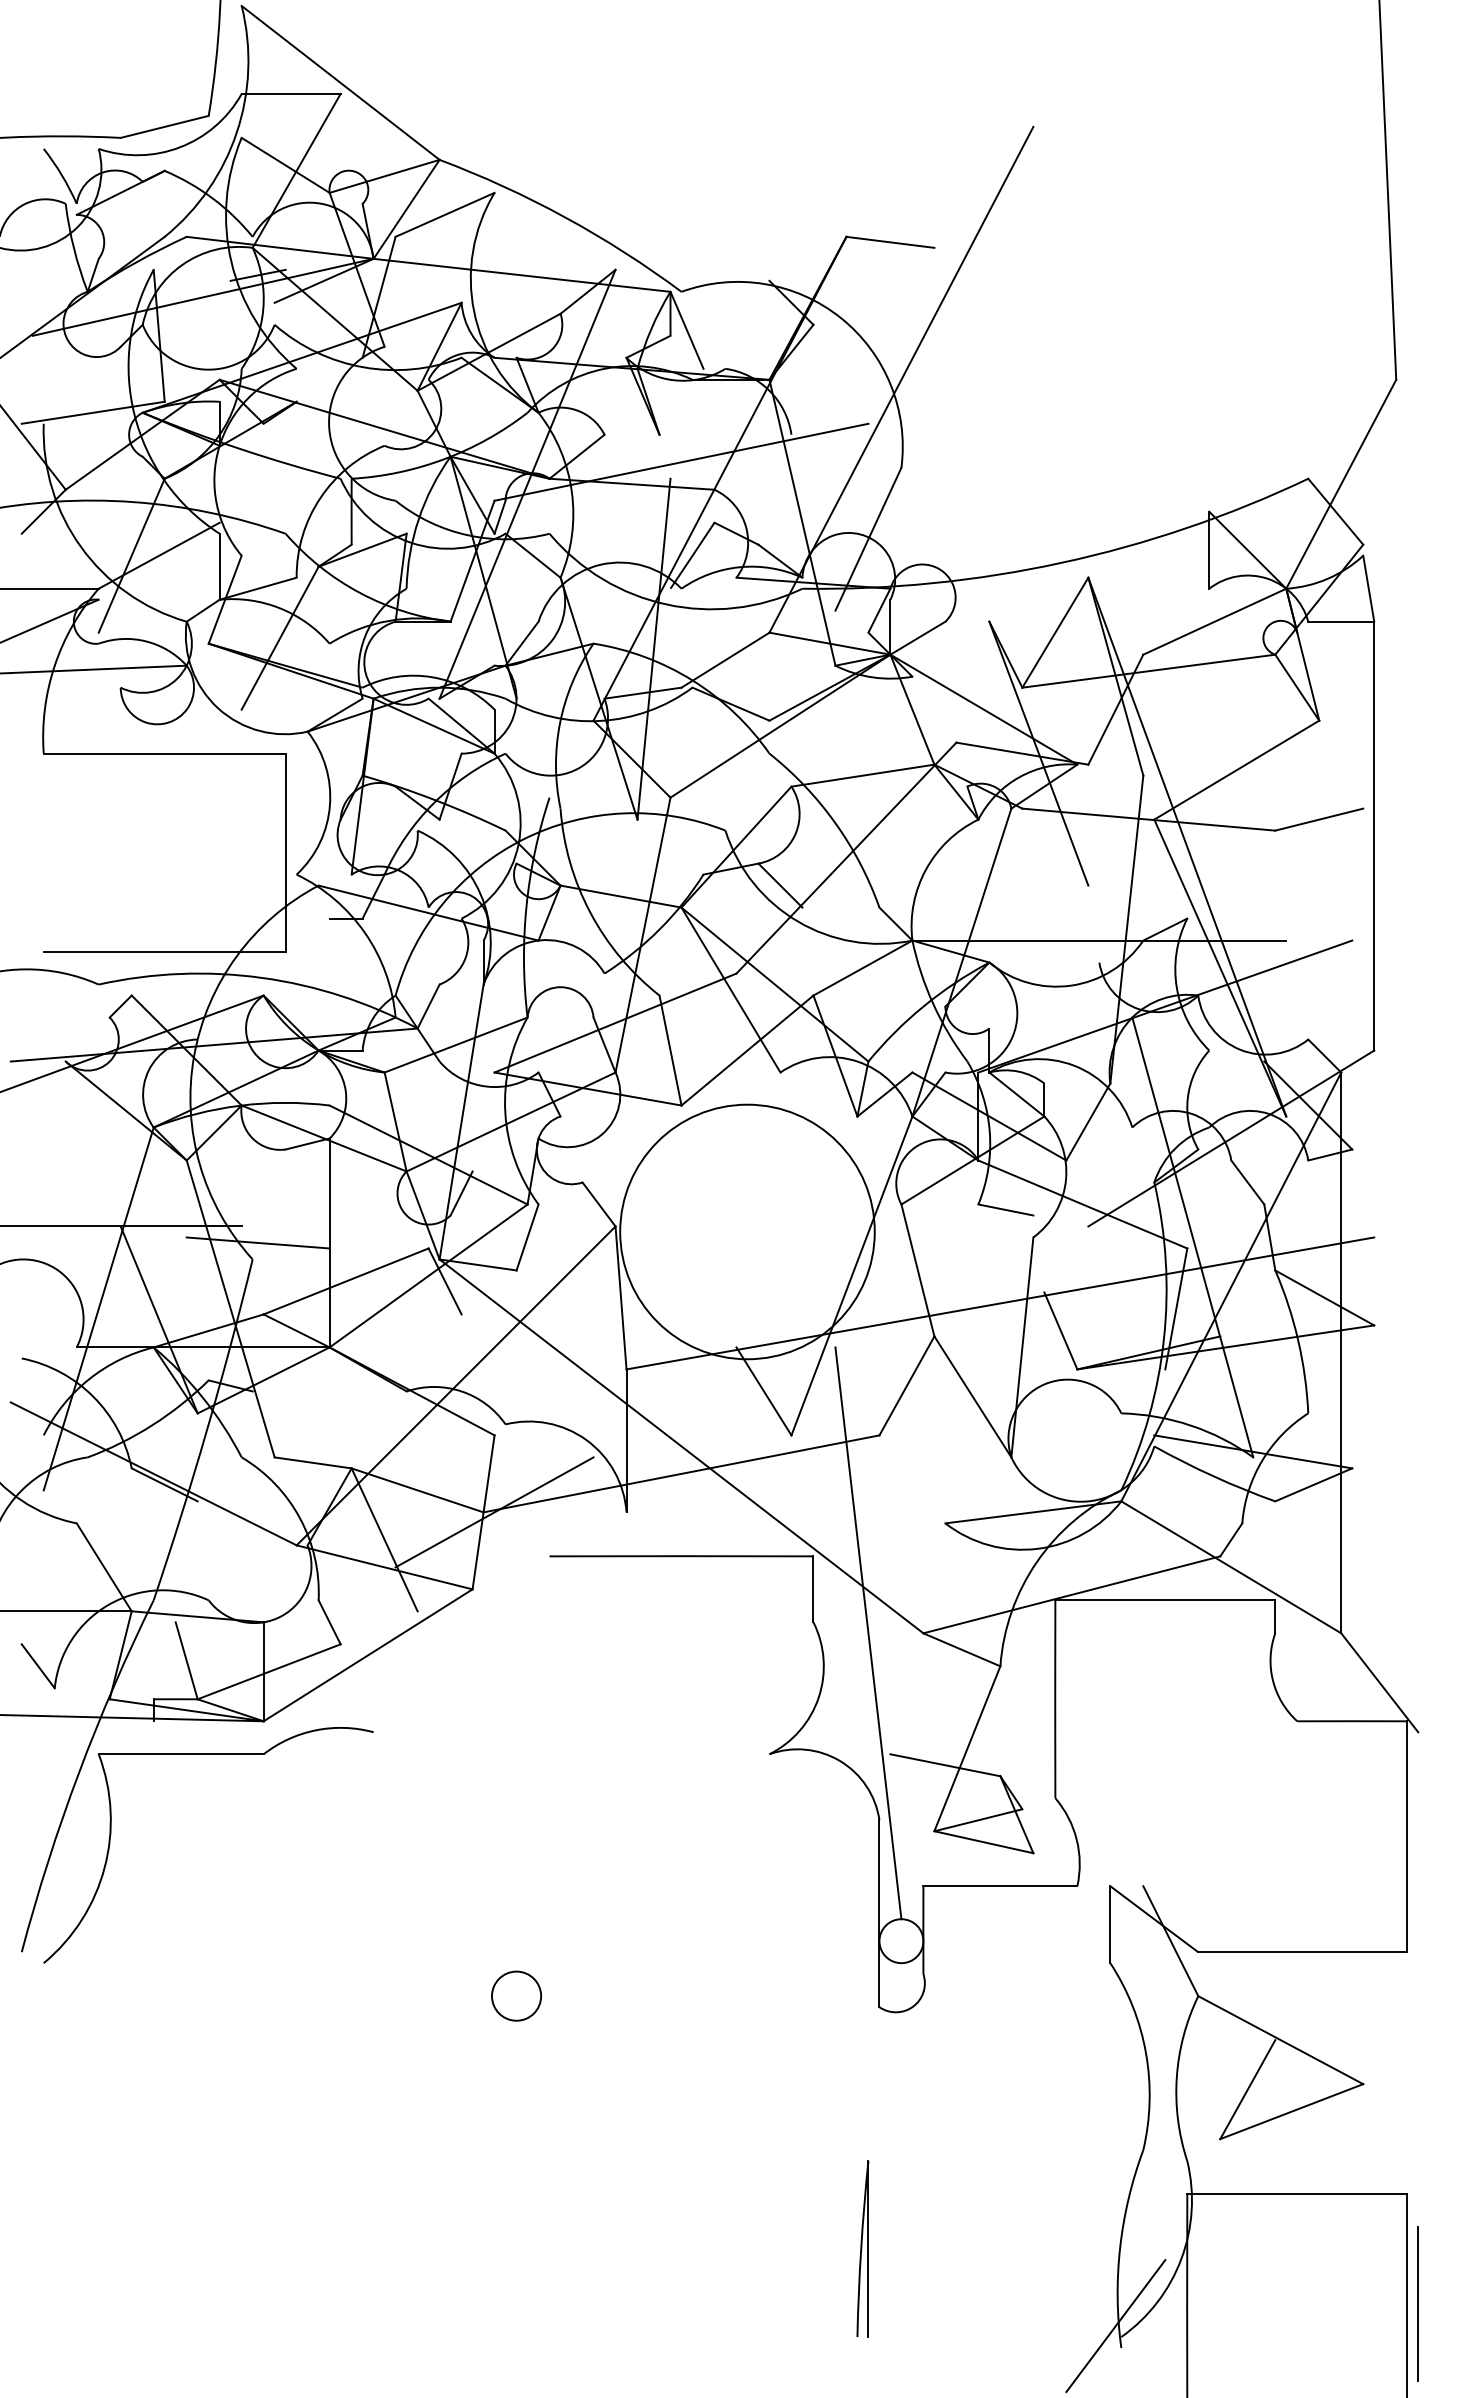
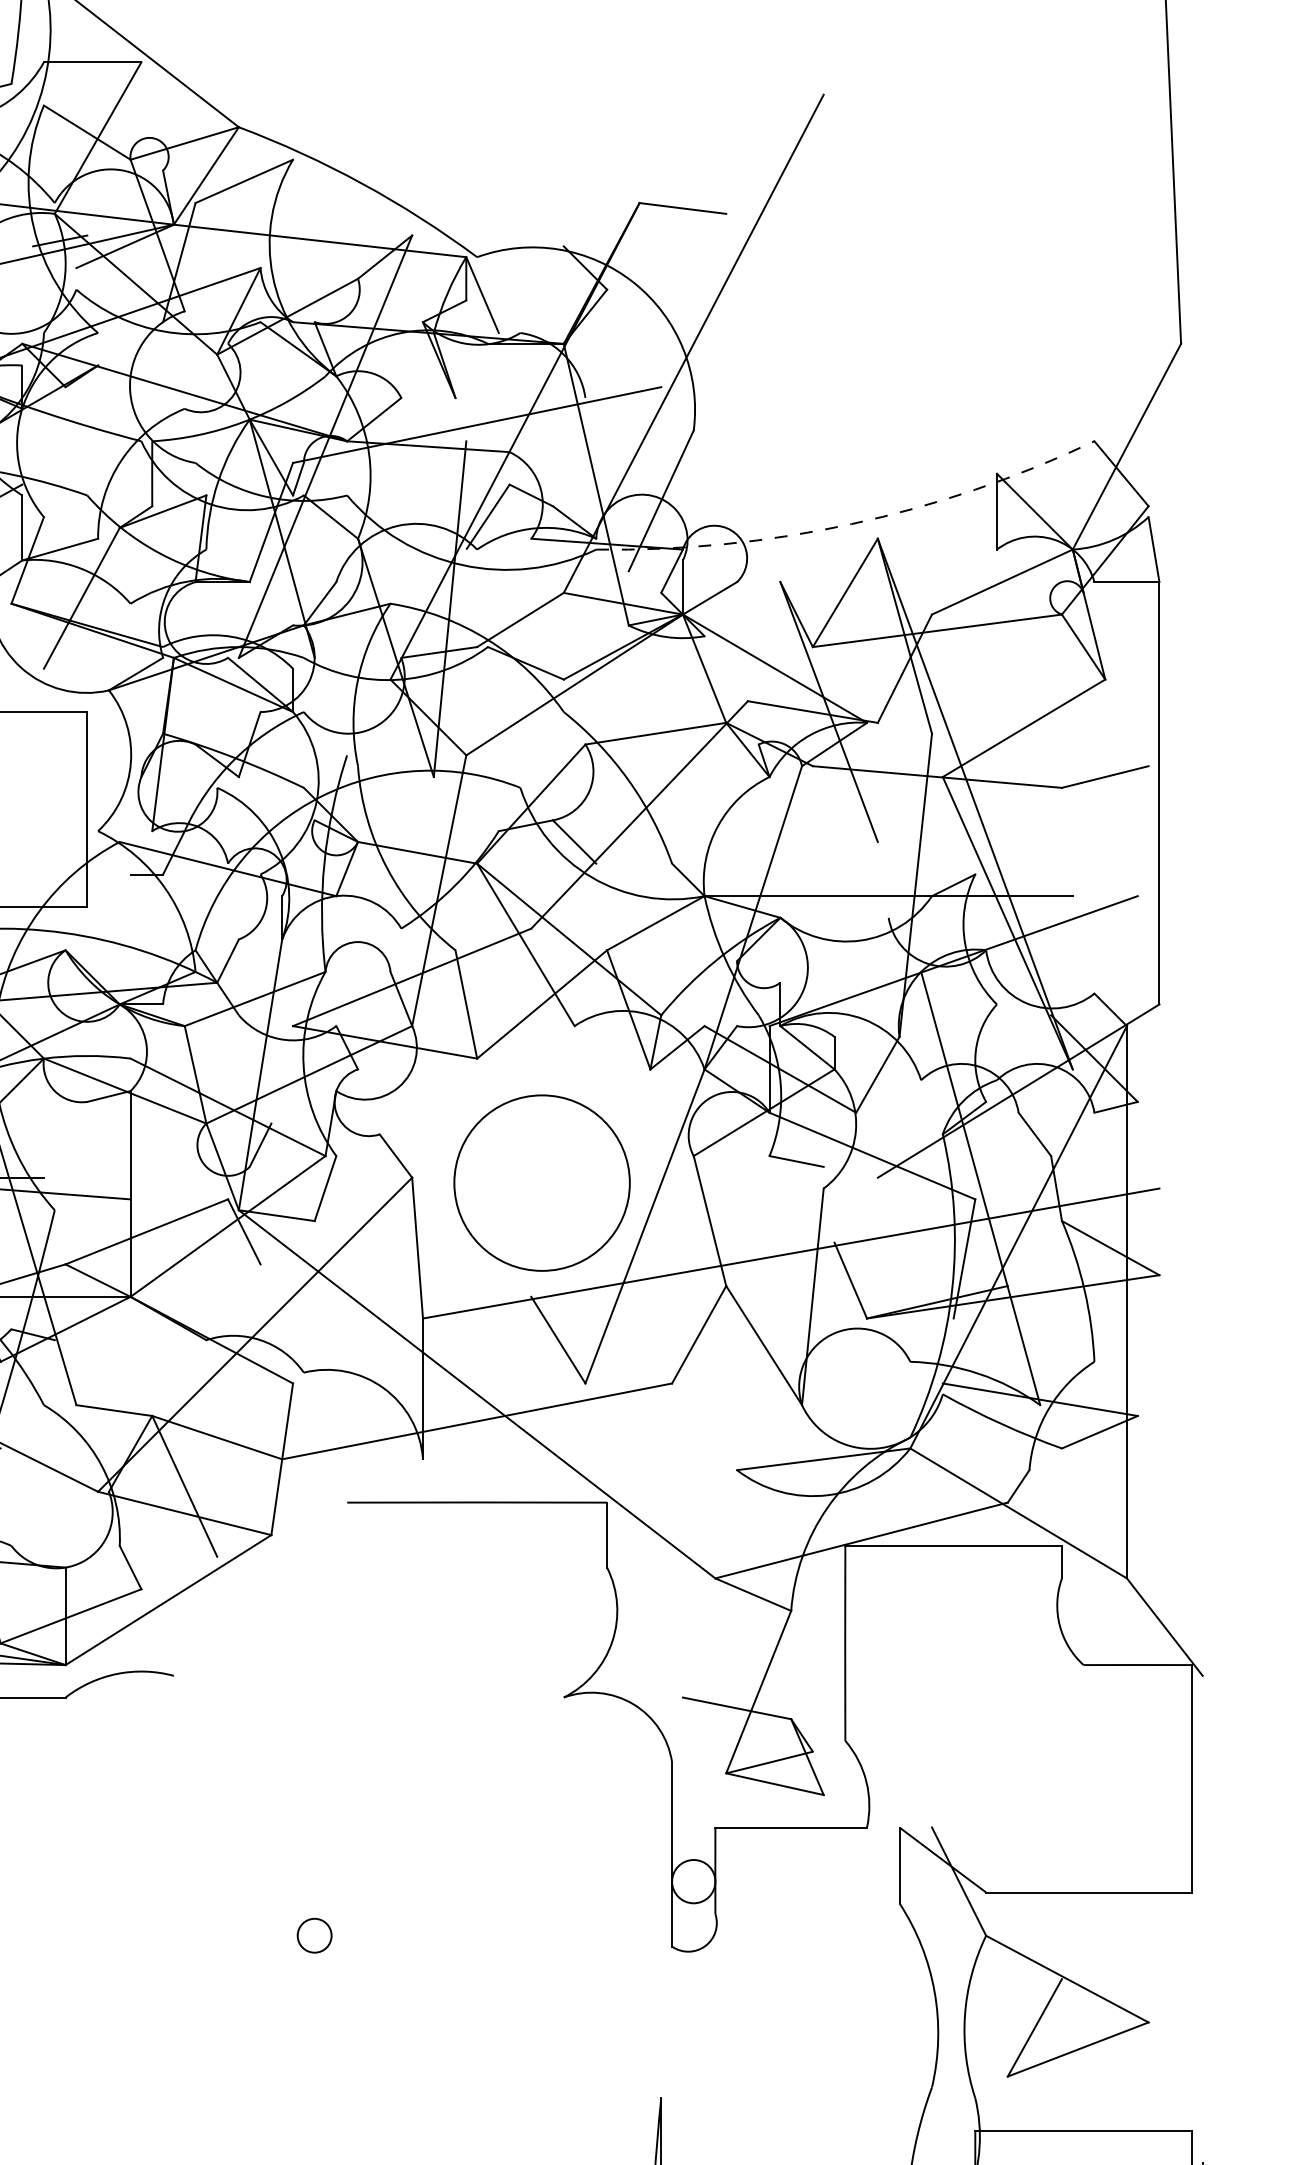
arc: (1061, 562) -> (851, 523), solid -> dashed
circle: (747, 1231) -> (542, 1182), size x0.7
line: (494, 1512) -> (292, 1459), removed
line: (868, 1633) -> (661, 1578), removed
circle: (516, 1995) -> (314, 1935), size x0.7

